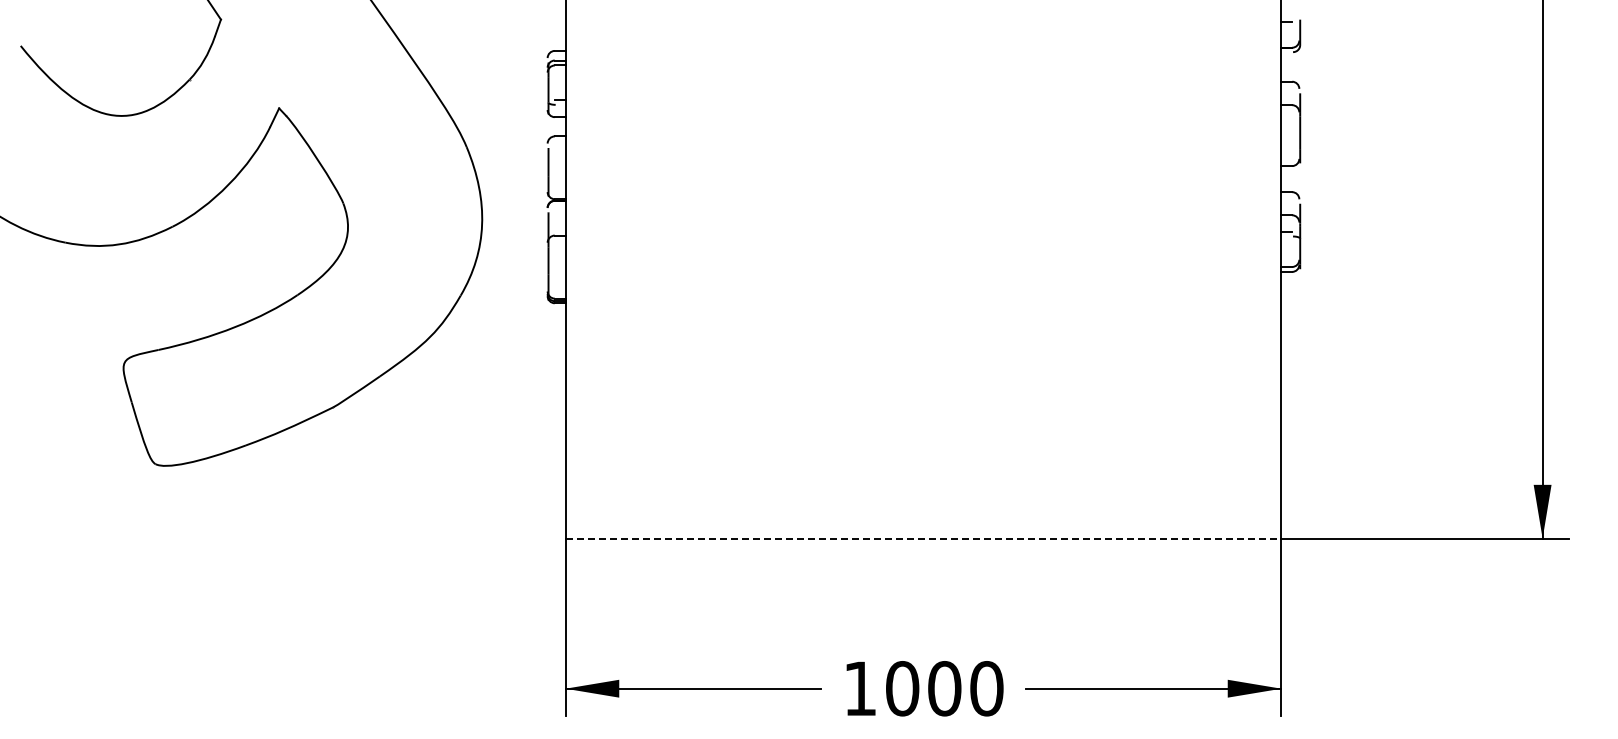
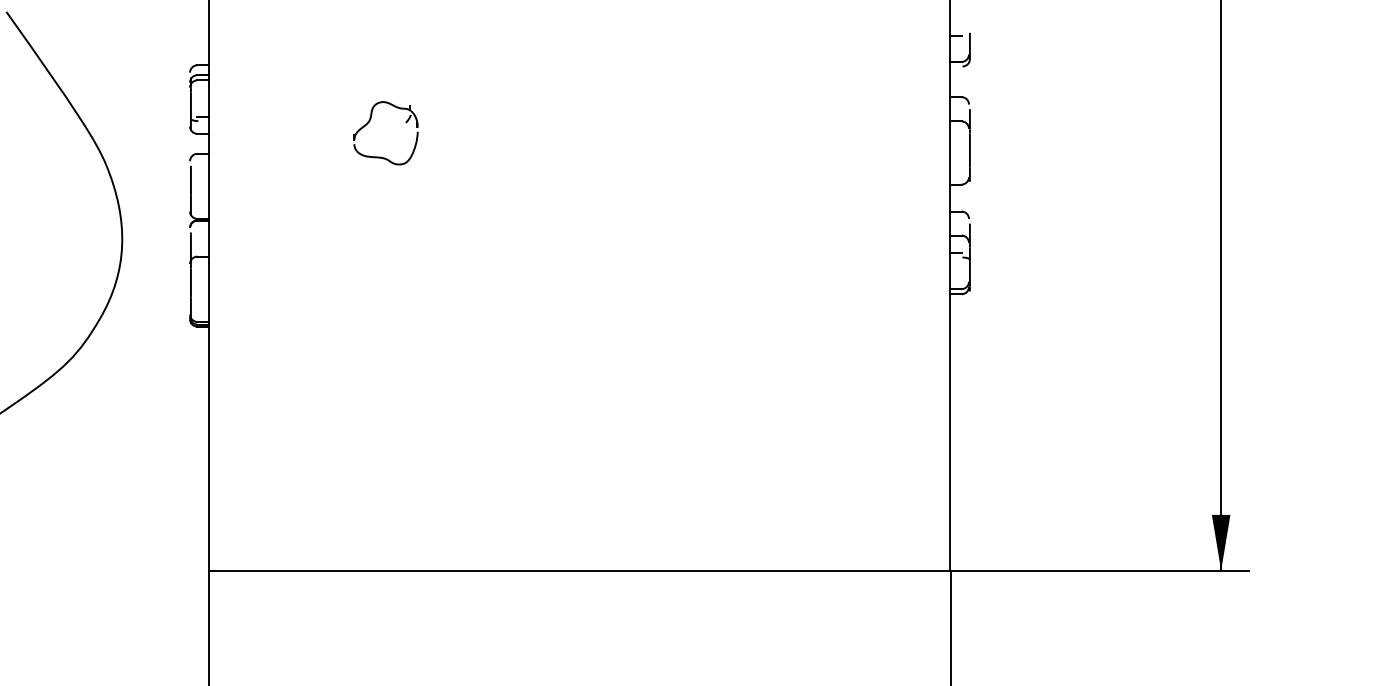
part: (721, 105) -> (370, 121), added
line: (923, 538) -> (579, 570), dashed -> solid

